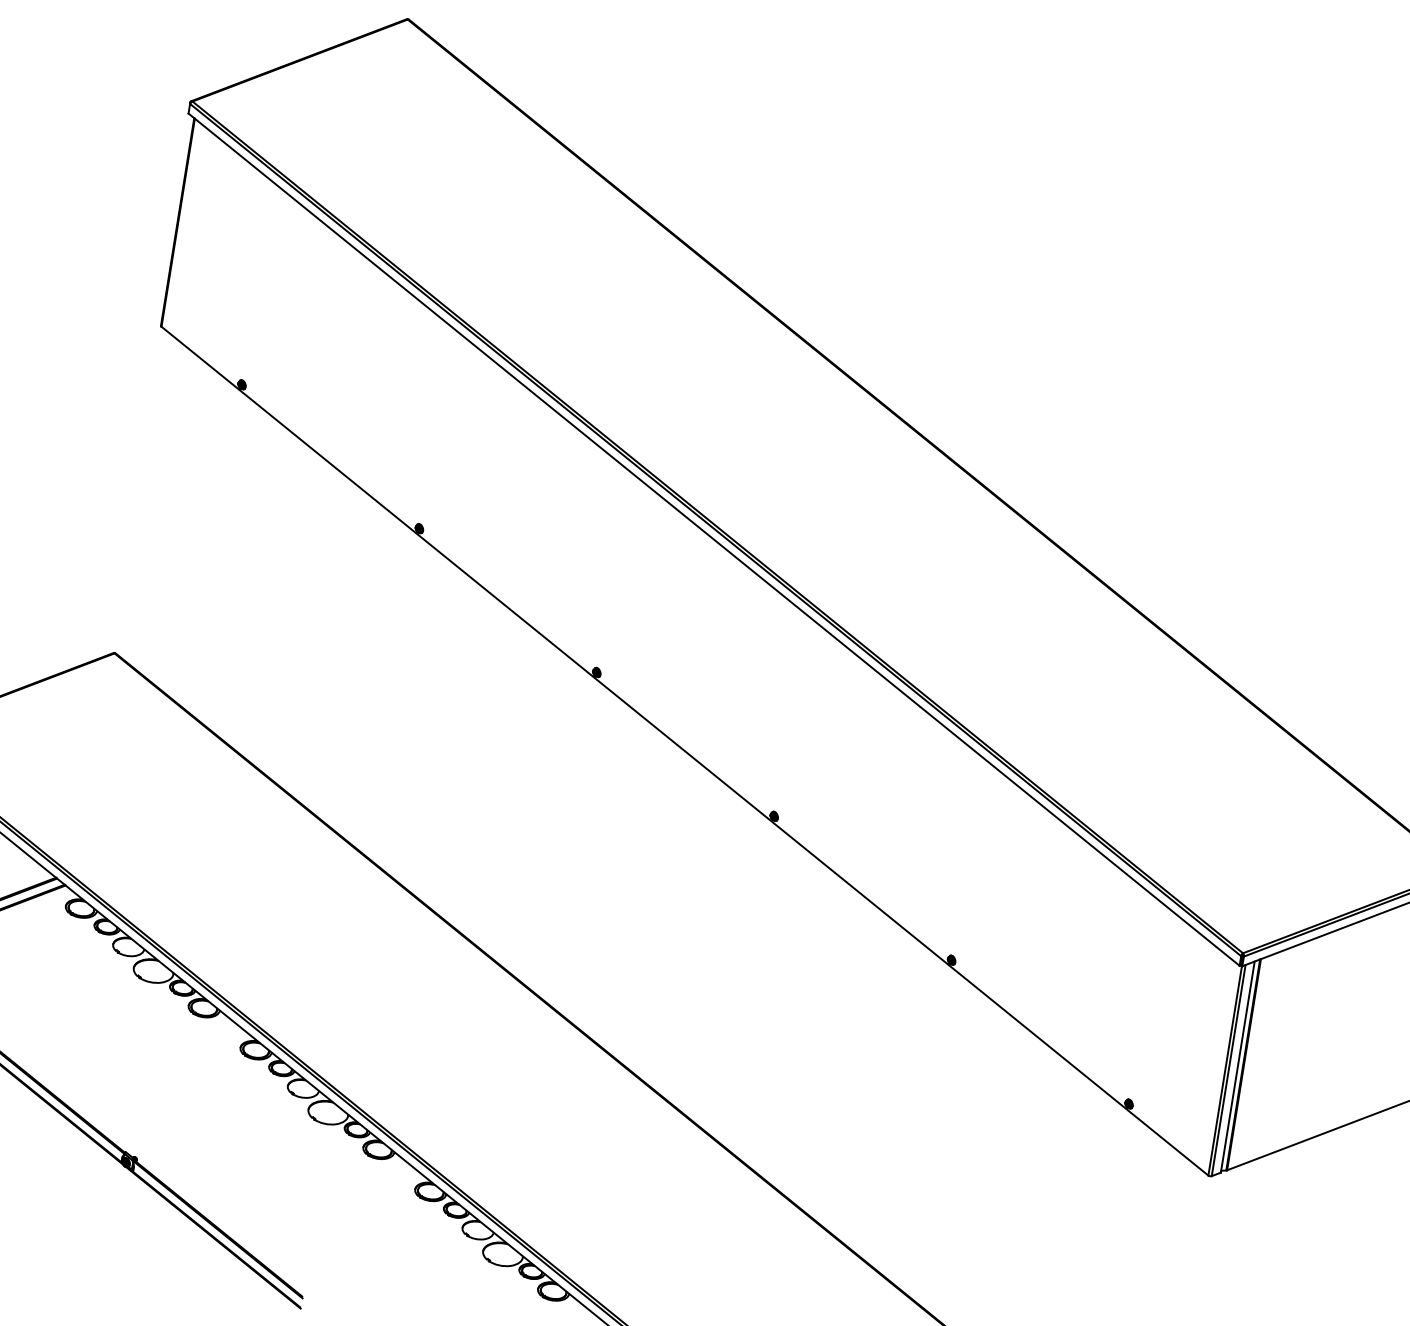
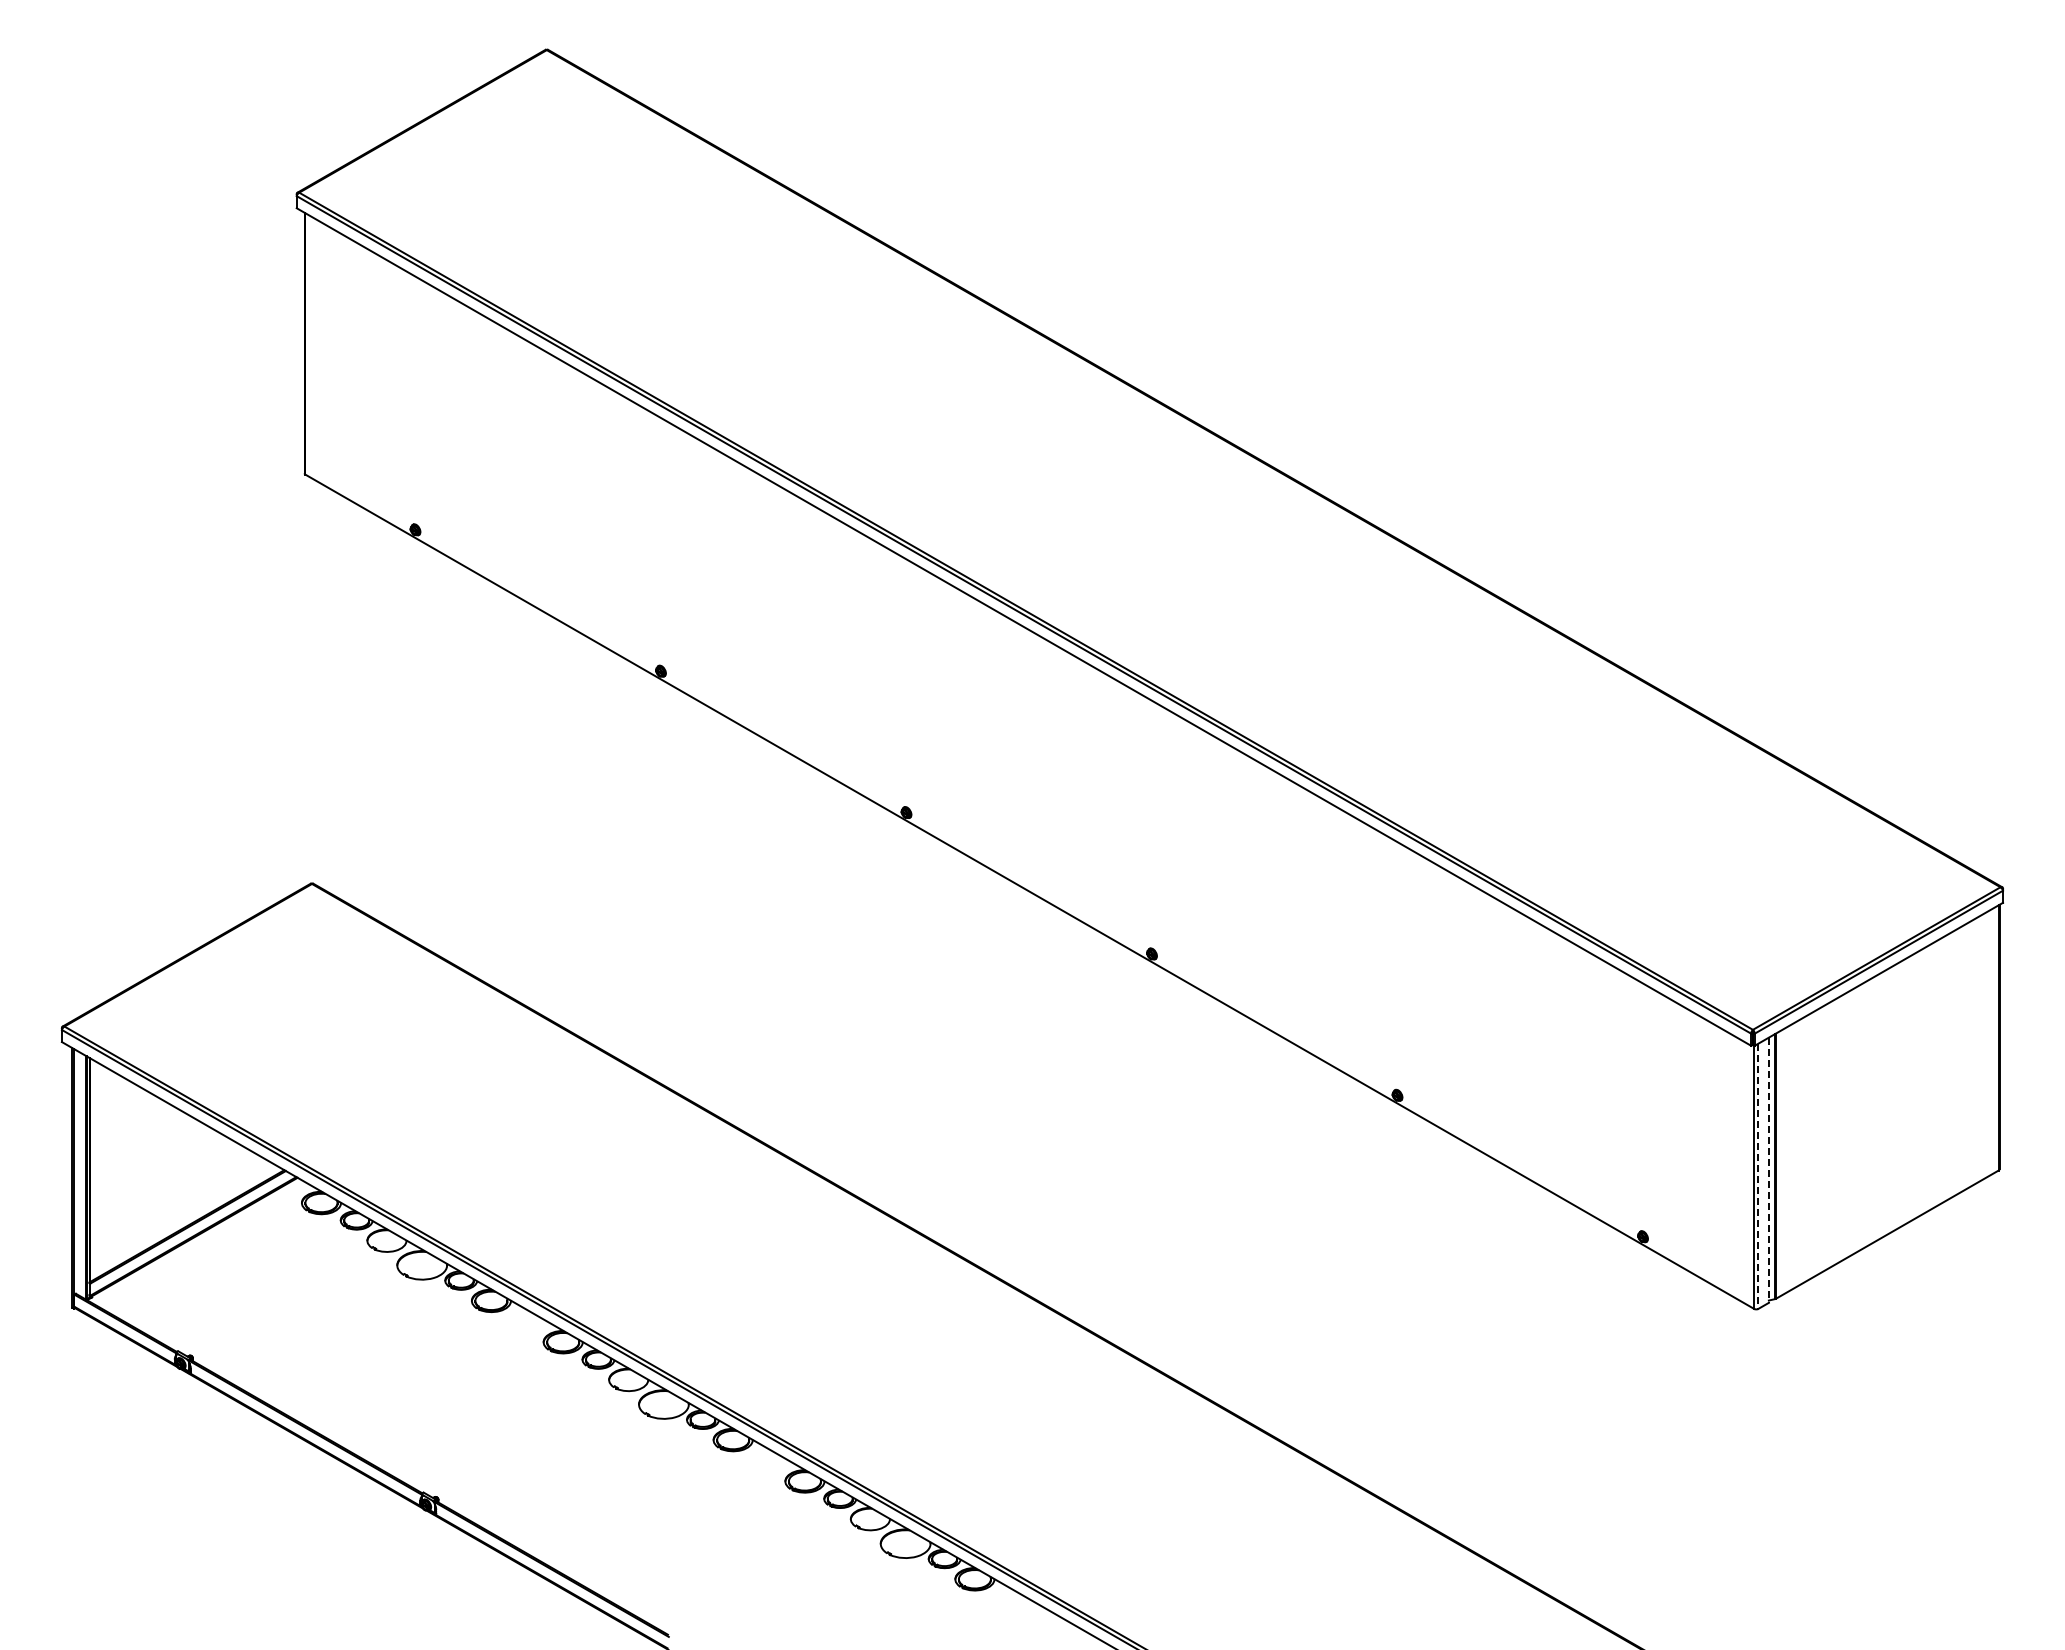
line: (1237, 1067) -> (1768, 1170), solid -> dashed
line: (1228, 1070) -> (1758, 1176), solid -> dashed

